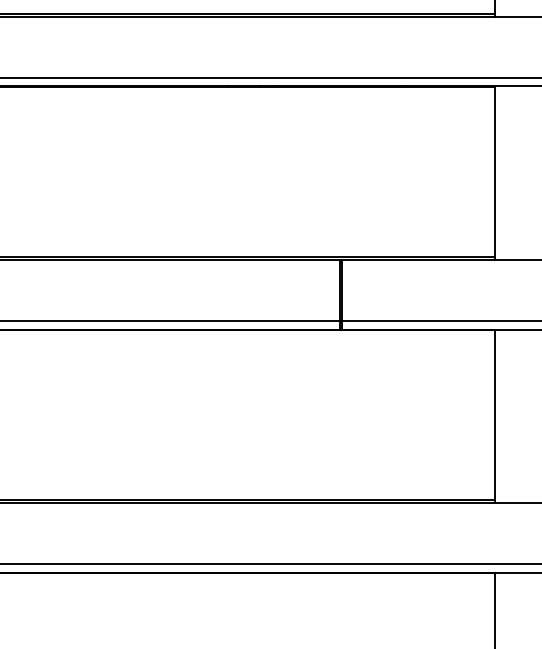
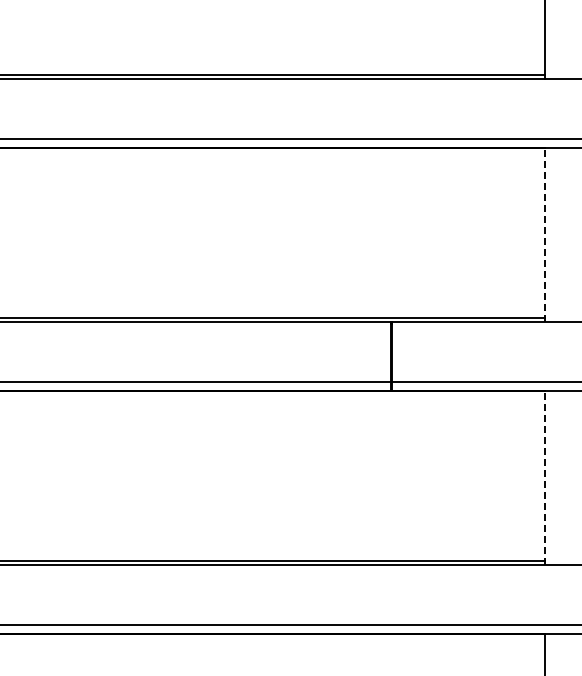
line: (494, 173) -> (545, 234), solid -> dashed
line: (494, 417) -> (545, 478), solid -> dashed

